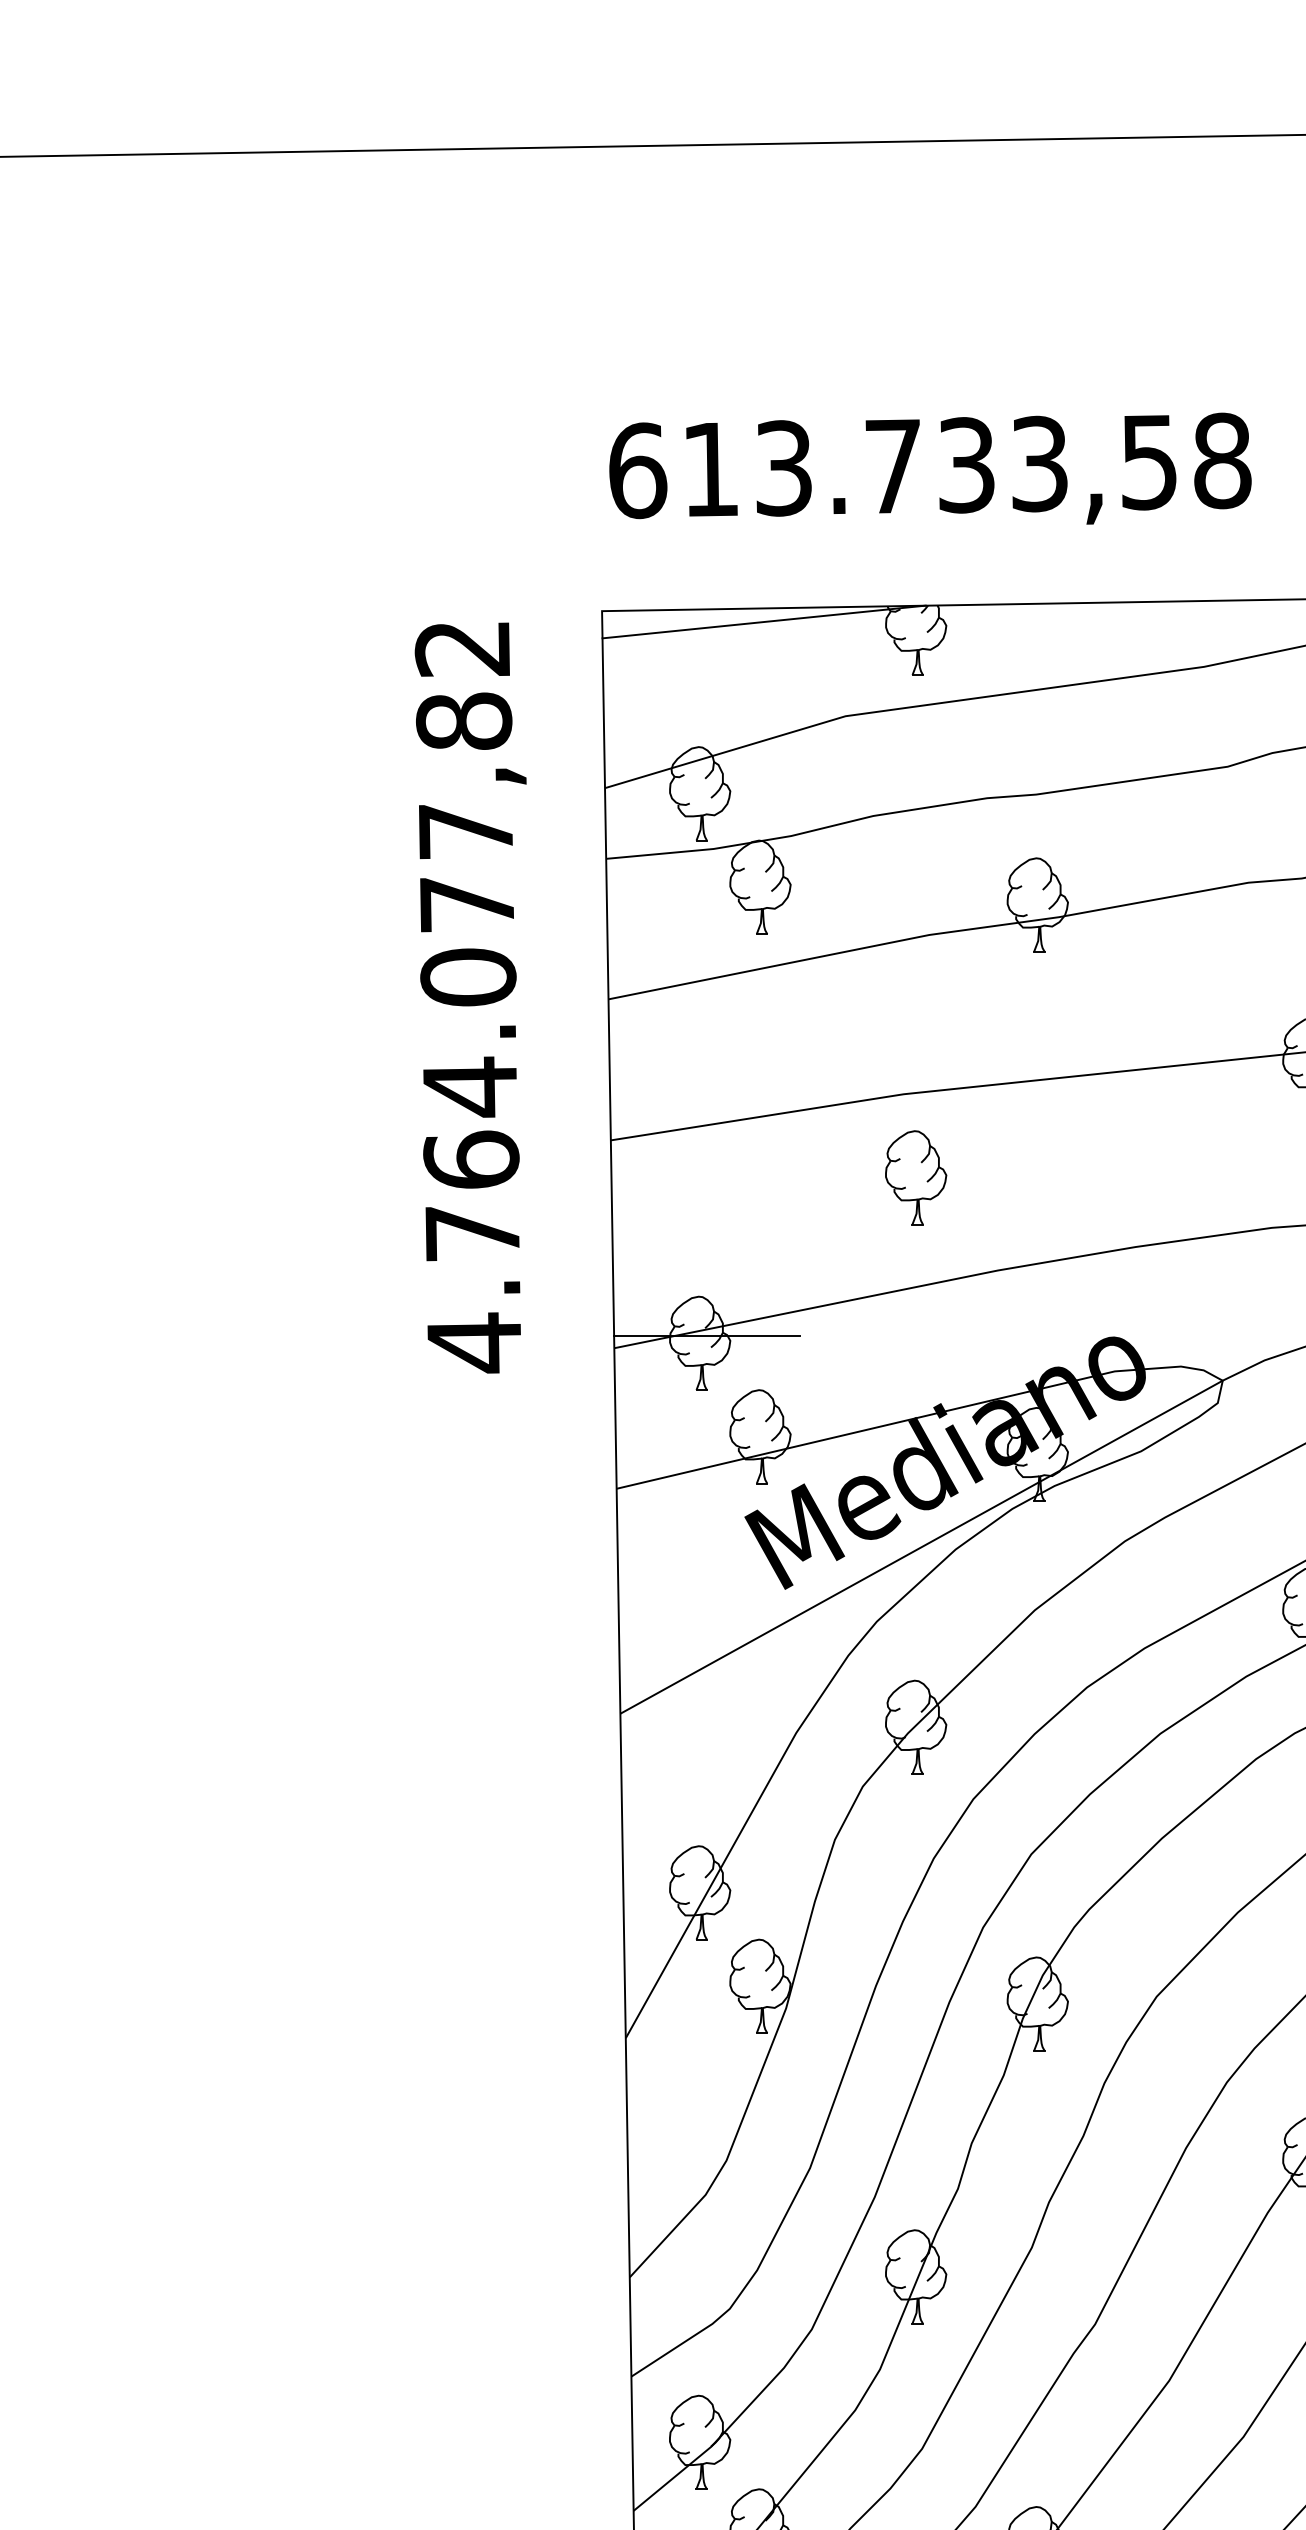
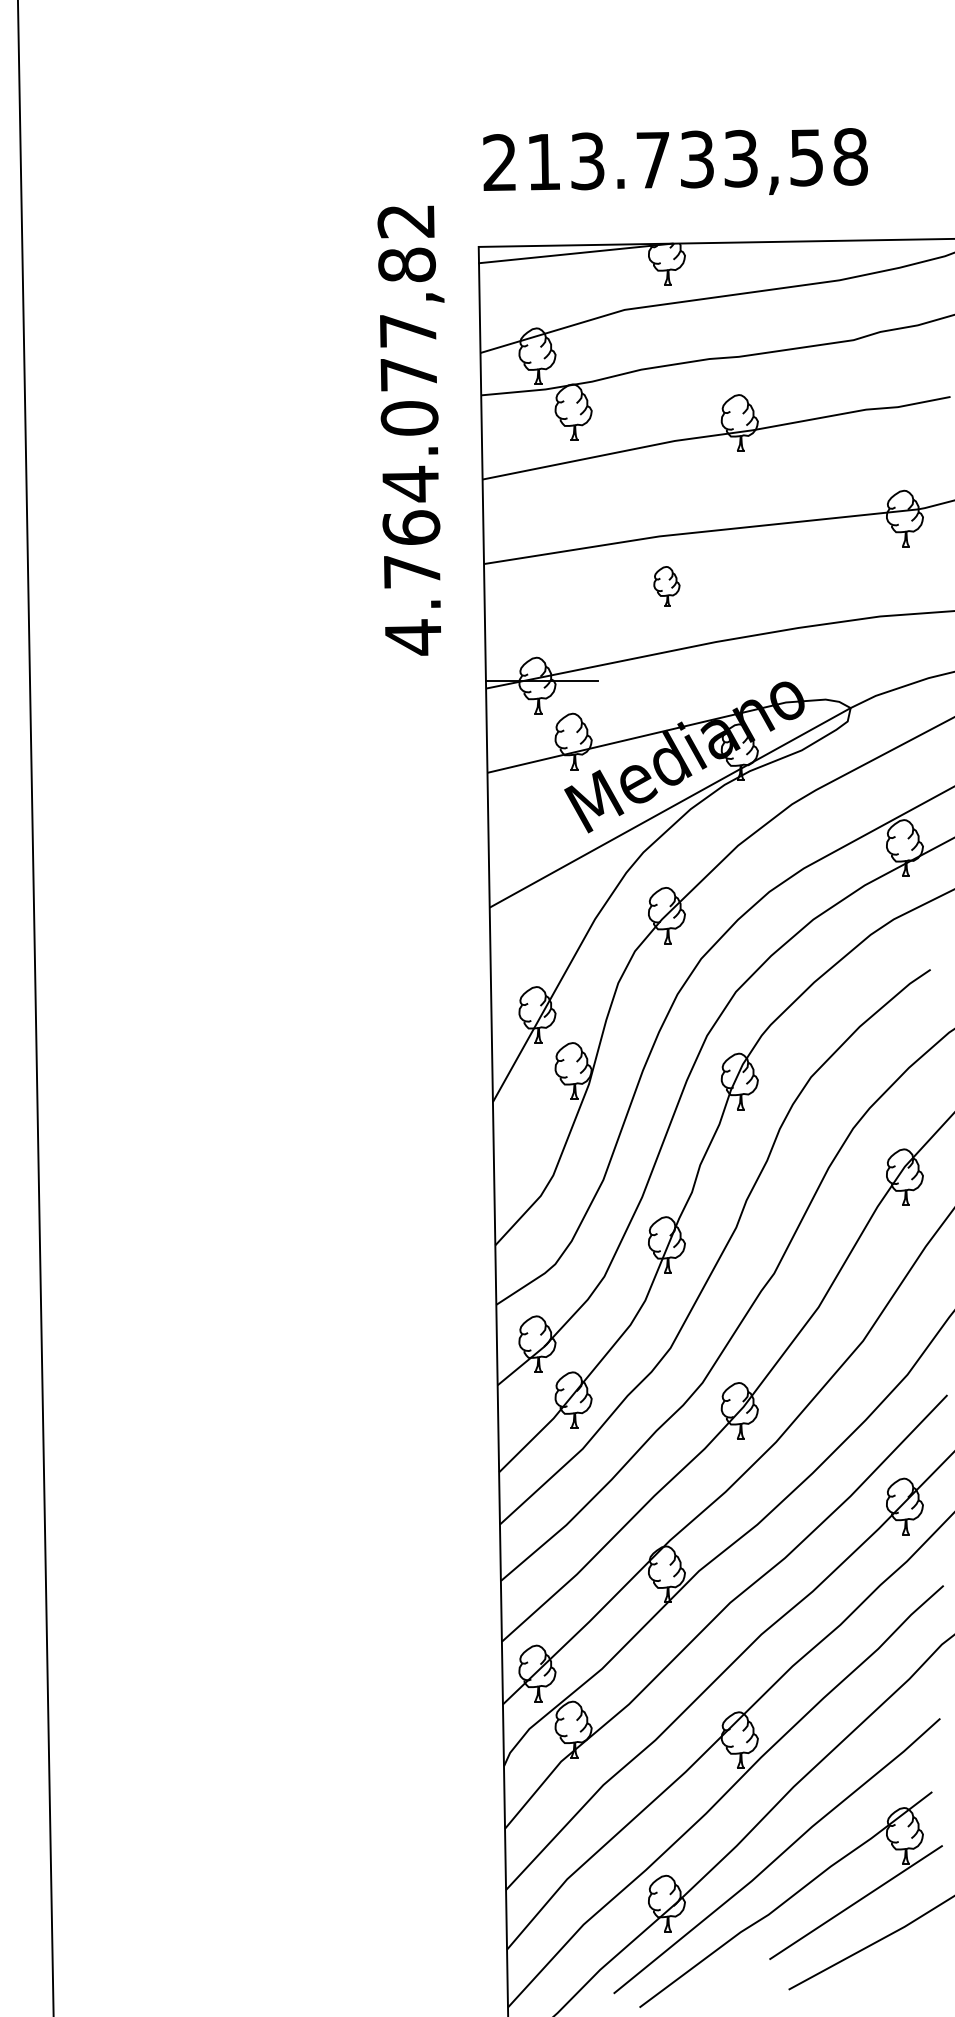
text: (638, 470) -> (500, 162), 613.733,58 -> 213.733,58
text: (469, 997) -> (410, 430), moved
part: (915, 1177) -> (666, 586), size x0.7

